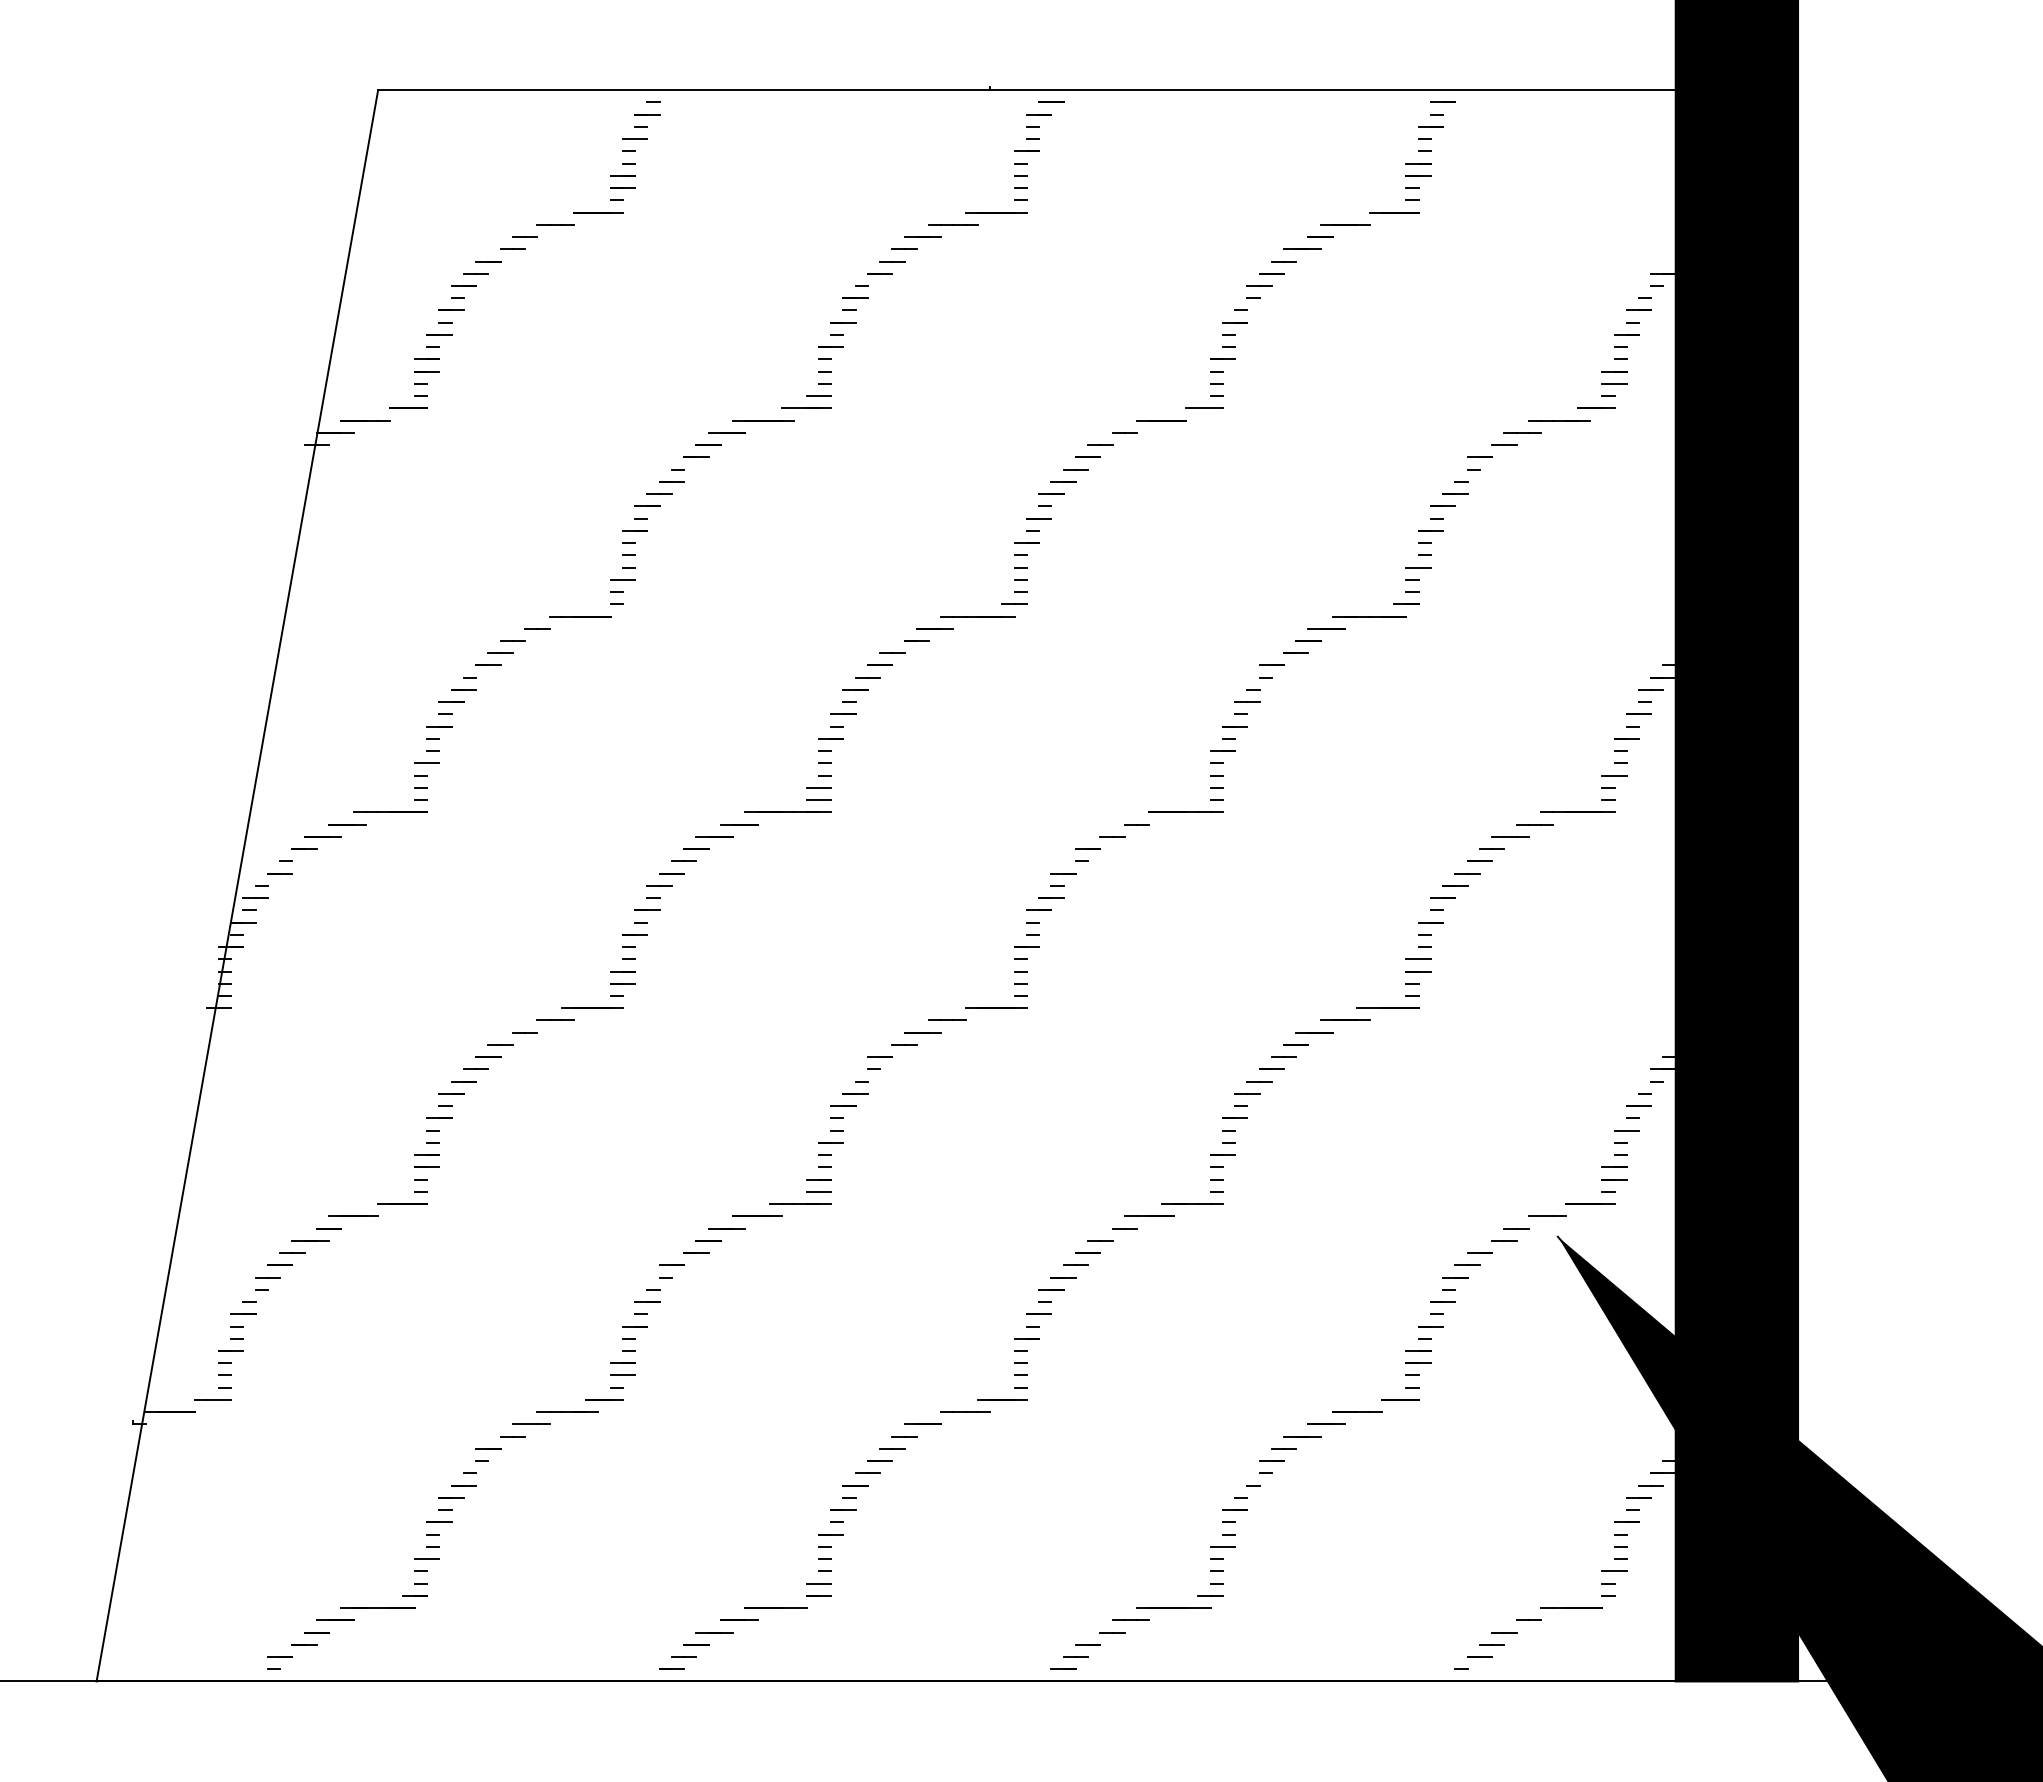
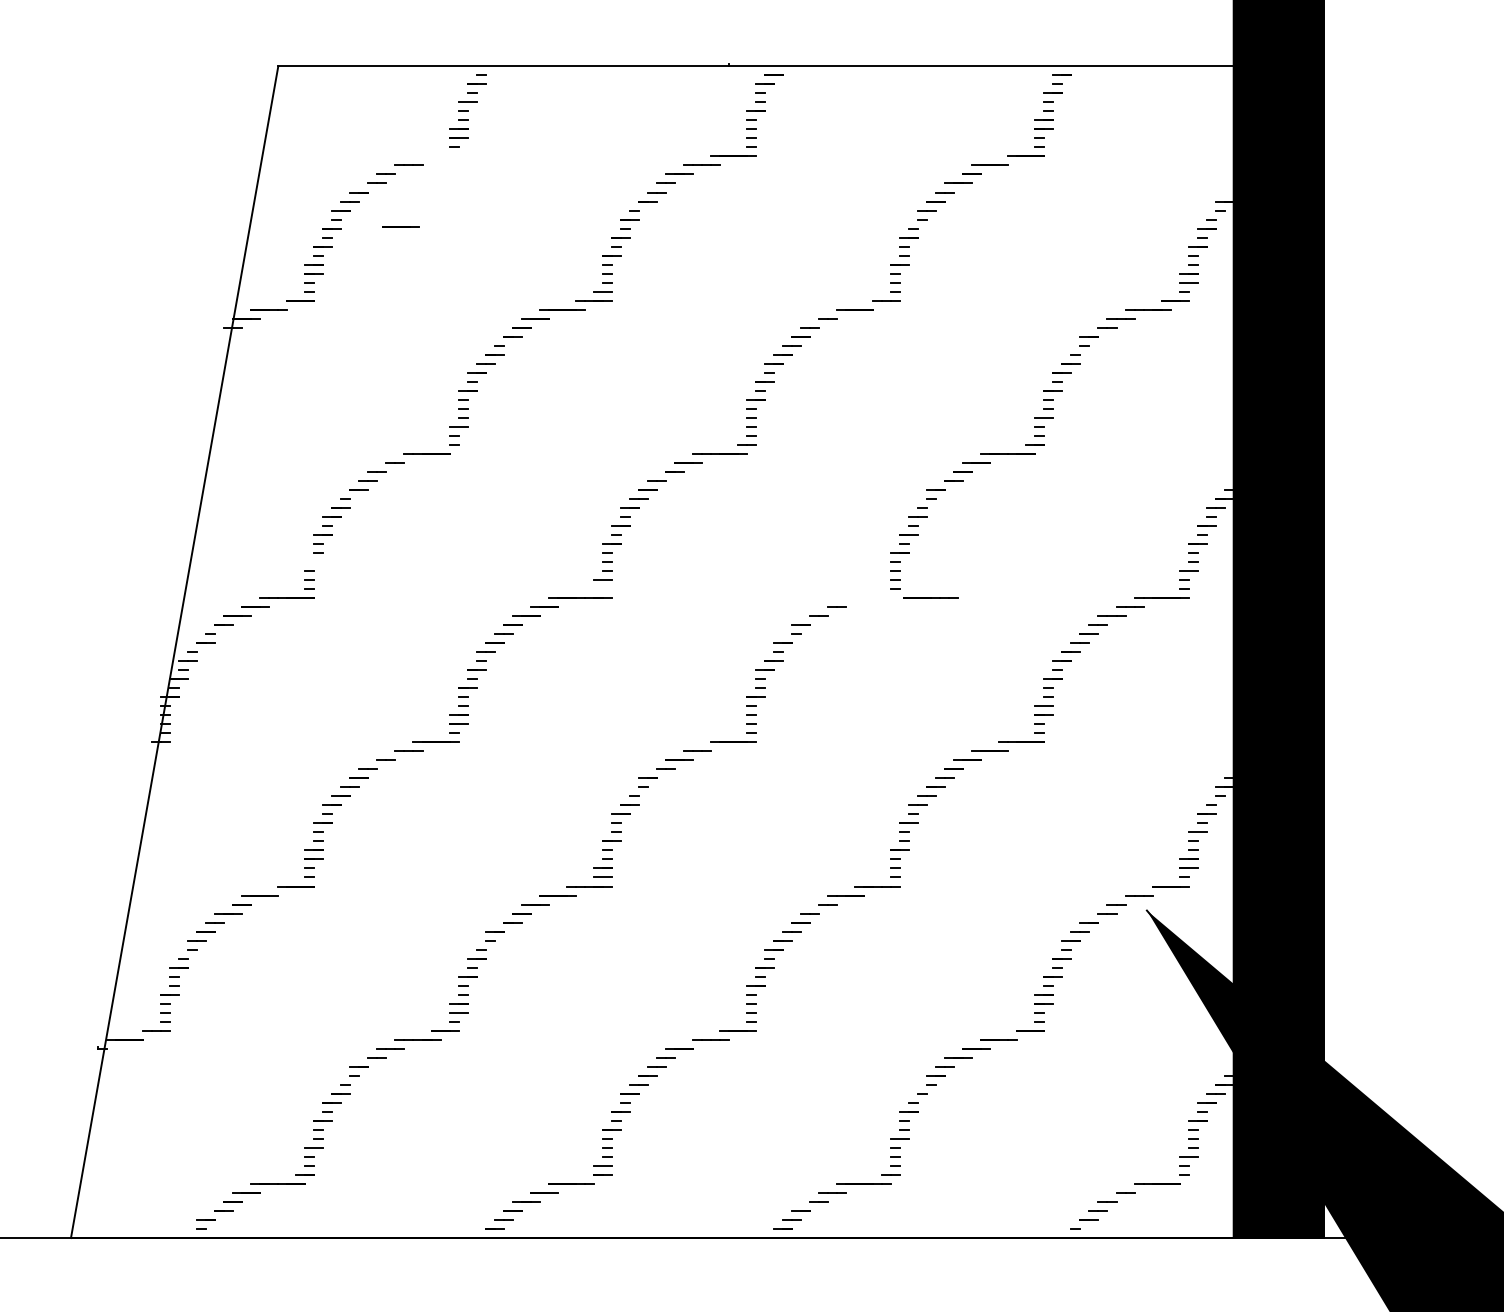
line: (598, 212) -> (400, 227), moved
line: (426, 763) -> (313, 562), removed
line: (818, 800) -> (602, 589), removed
line: (1185, 811) -> (930, 597), moved

